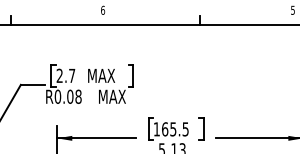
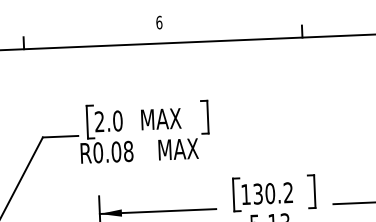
text: (72, 75) -> (118, 120), 2.7 -> 2.0
text: (175, 129) -> (273, 193), 165.5 -> 130.2

